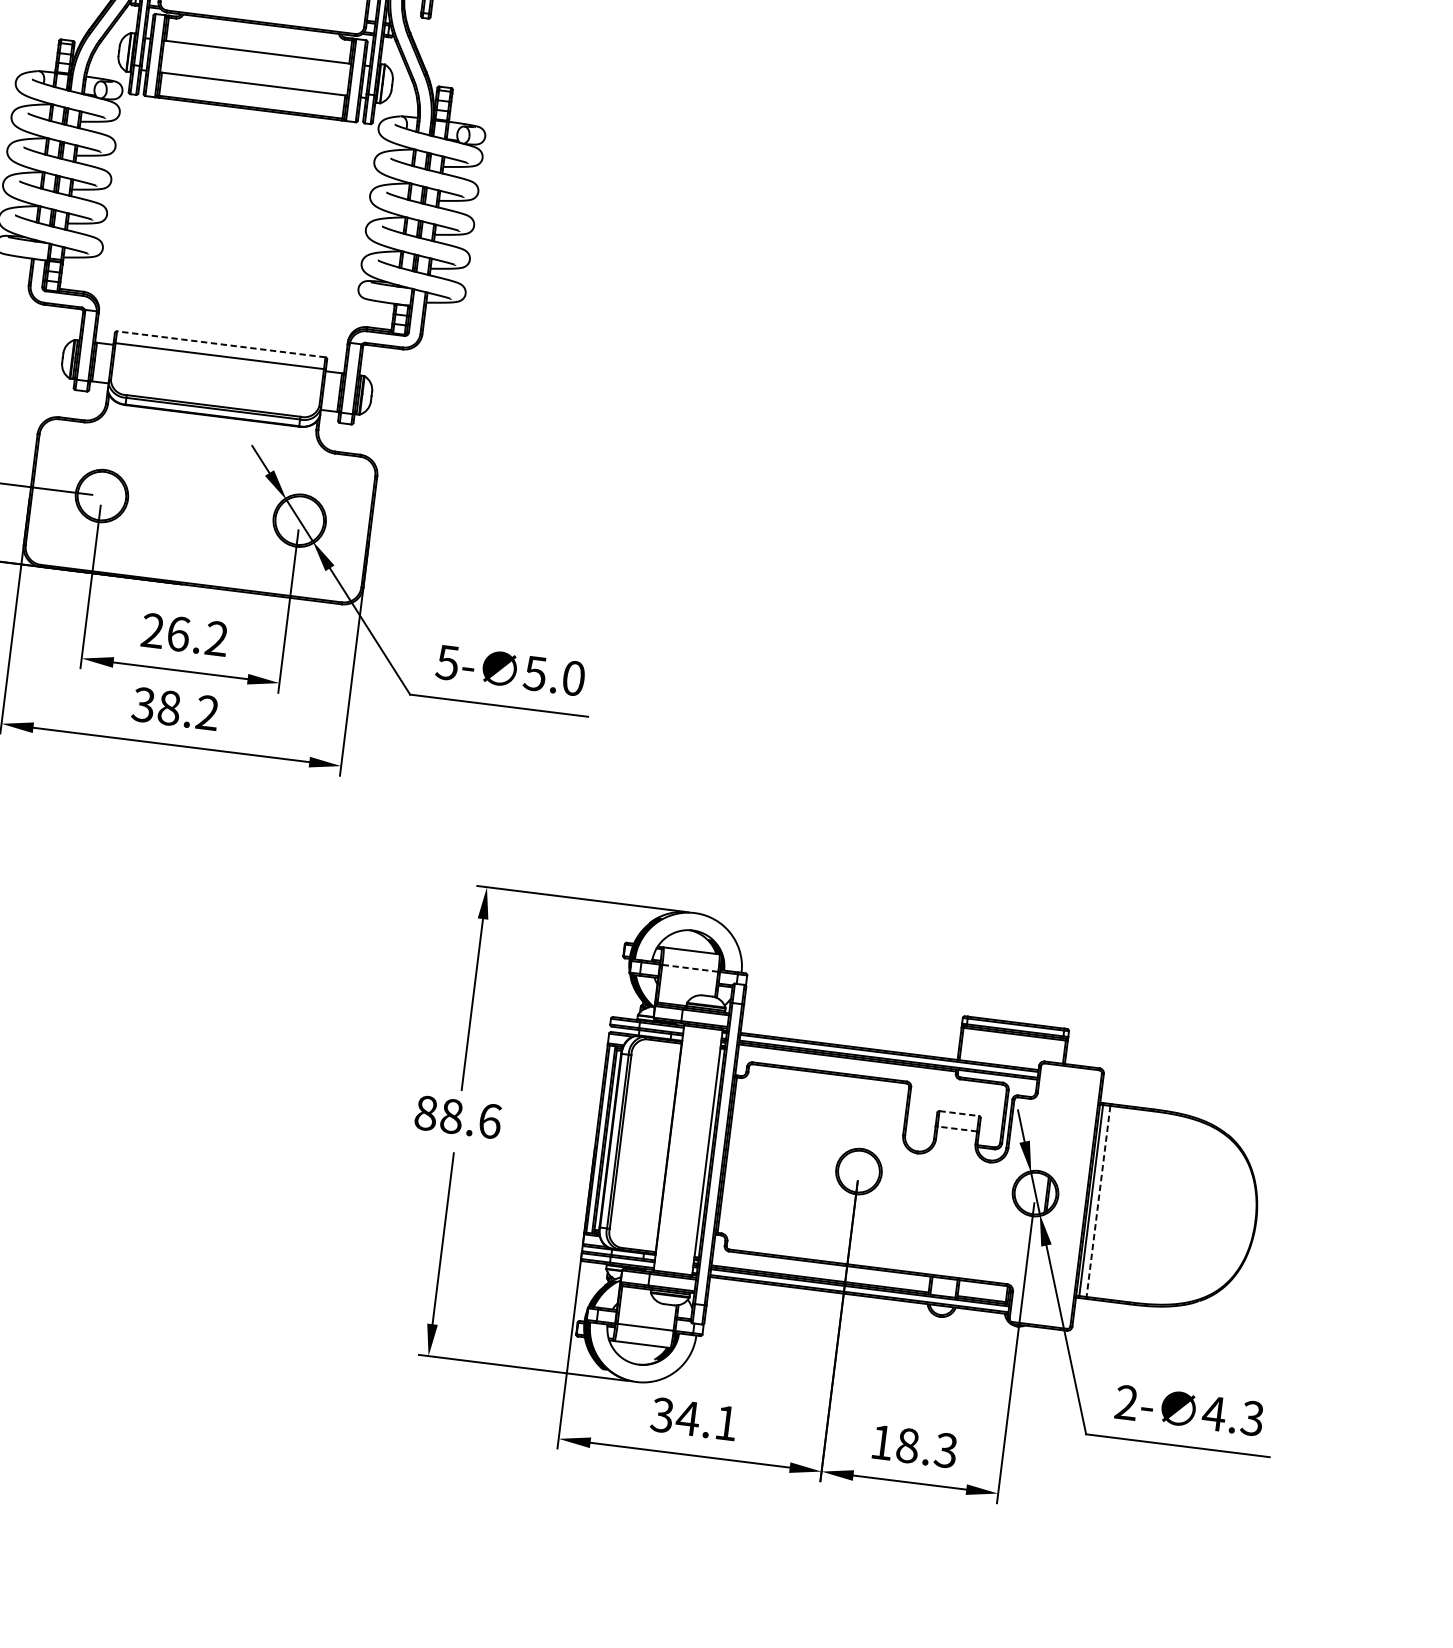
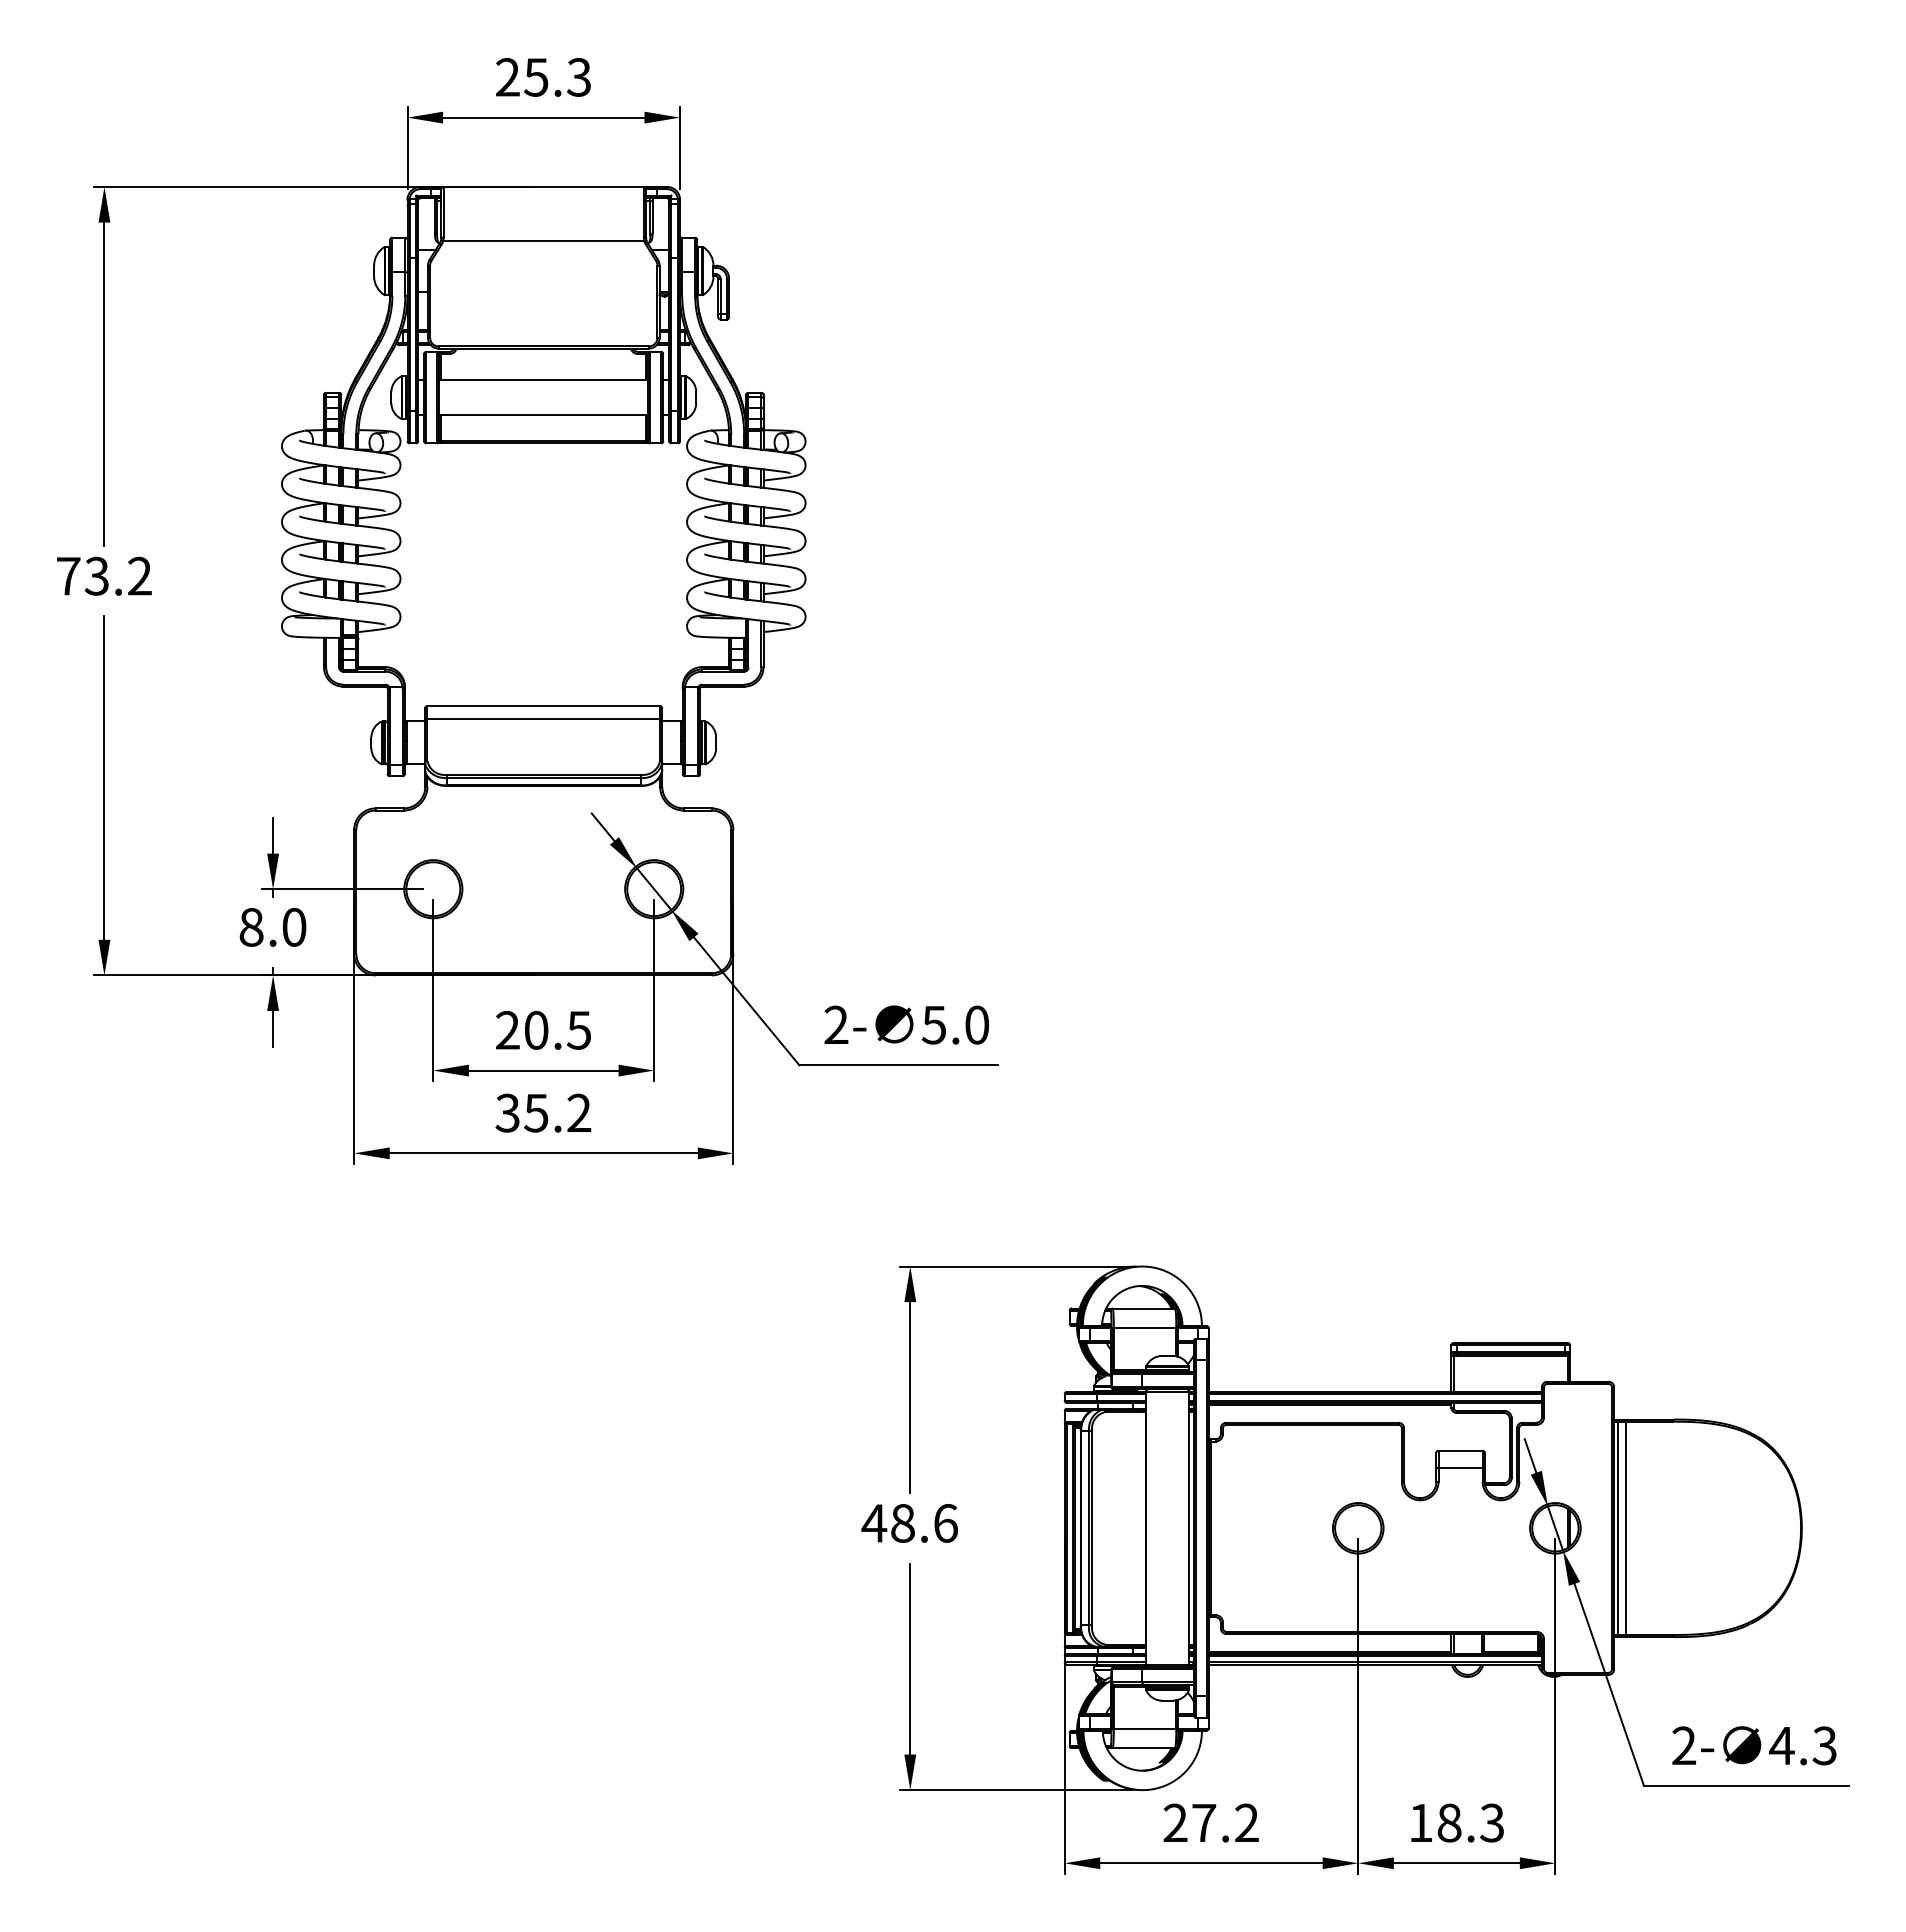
line: (220, 344) -> (543, 706), dashed -> solid
text: (198, 636) -> (558, 1030), 26.2 -> 20.5
text: (447, 662) -> (836, 1024), 5- -> 2-
text: (169, 707) -> (536, 1112), 38.2 -> 35.2
line: (689, 967) -> (1144, 1327), dashed -> solid
text: (426, 1113) -> (874, 1523), 88.6 -> 48.6
line: (960, 1113) -> (1461, 1450), dashed -> solid
line: (957, 1129) -> (1460, 1468), dashed -> solid
line: (1098, 1201) -> (1625, 1528), dashed -> solid
text: (693, 1418) -> (1210, 1822), 34.1 -> 27.2

